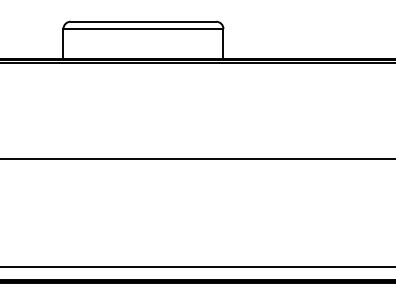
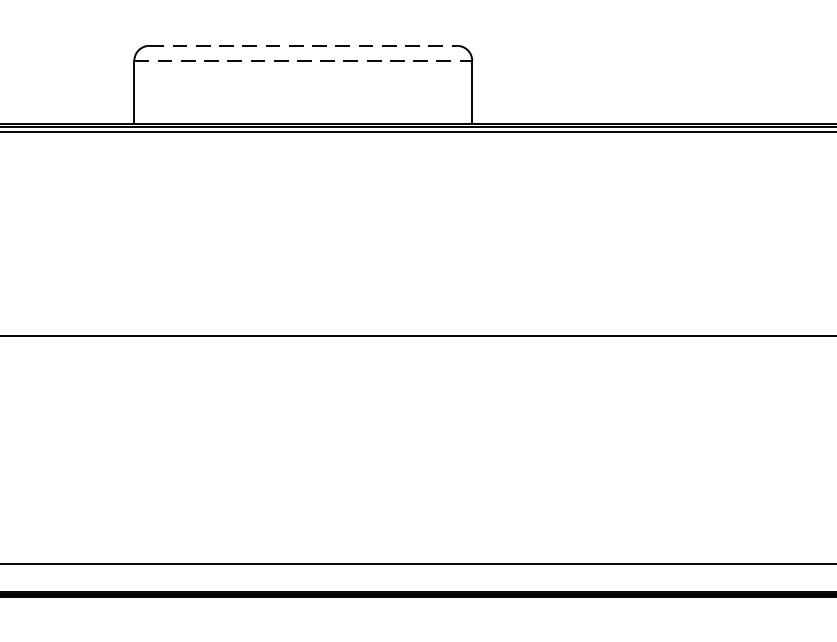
line: (143, 21) -> (303, 45), solid -> dashed
line: (143, 28) -> (303, 60), solid -> dashed

